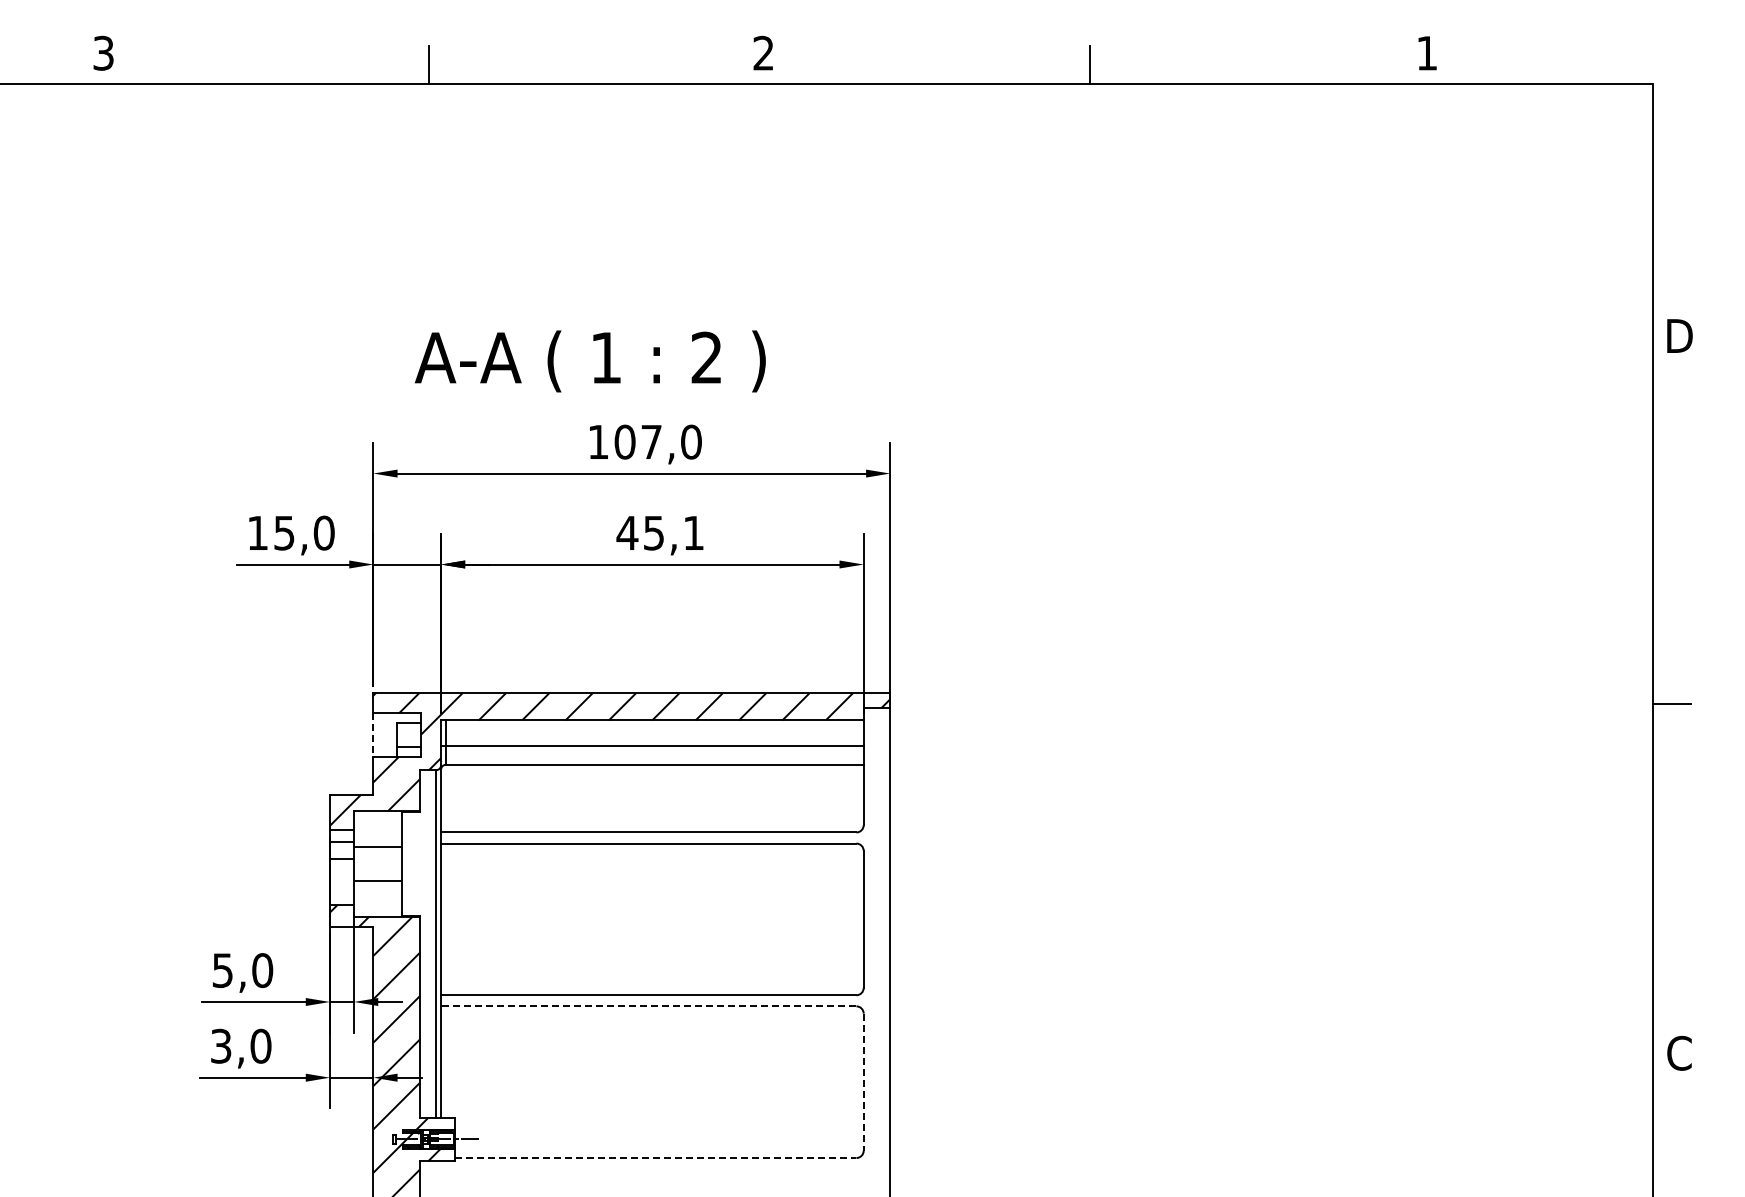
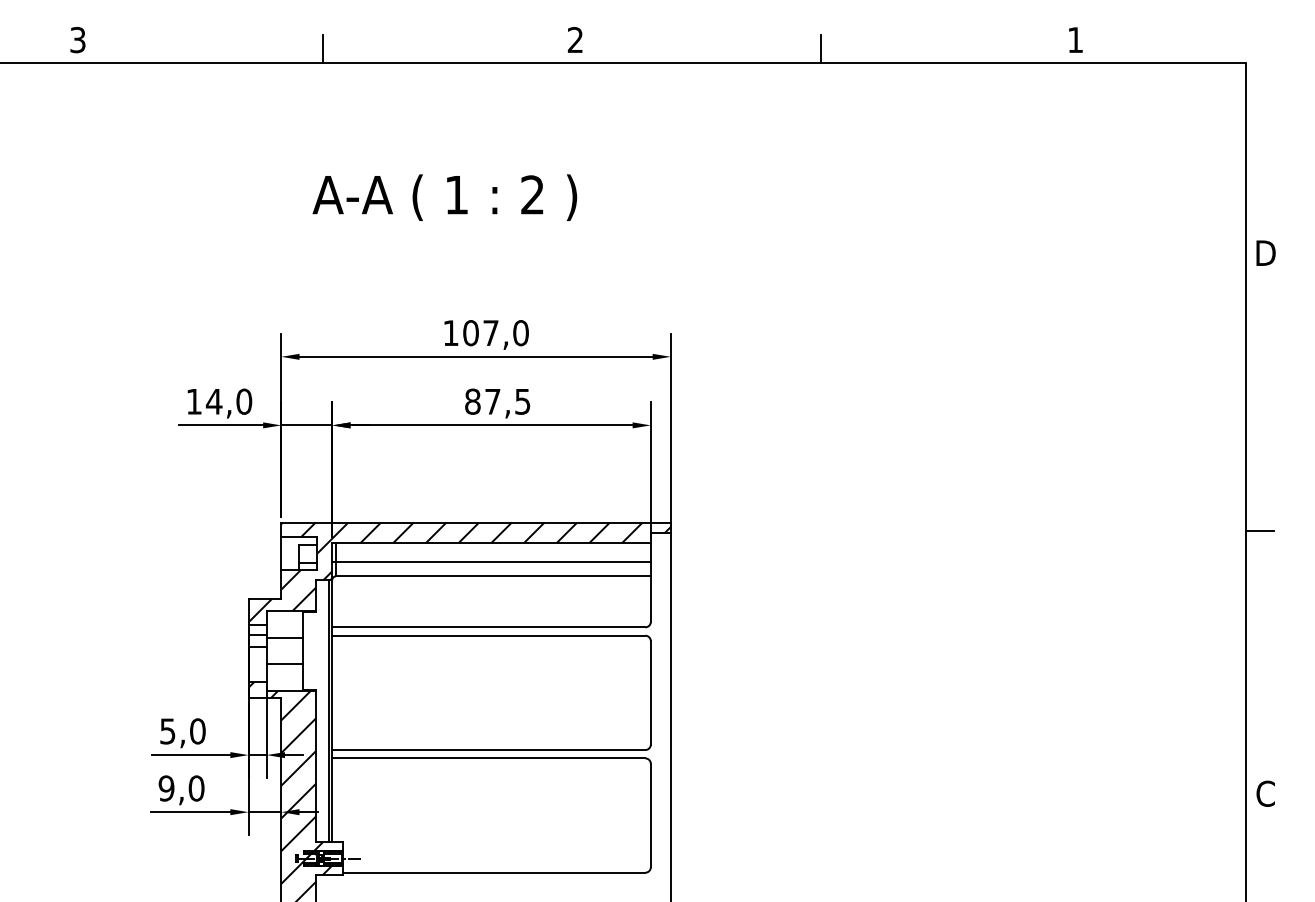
text: (590, 361) -> (444, 197), moved
text: (659, 532) -> (496, 401), 45,1 -> 87,5
text: (284, 533) -> (214, 402), 15,0 -> 14,0
line: (373, 734) -> (281, 553), dashed -> solid
line: (648, 1006) -> (488, 758), dashed -> solid
text: (220, 1046) -> (166, 788), 3,0 -> 9,0
line: (863, 1082) -> (650, 815), dashed -> solid
line: (655, 1158) -> (493, 873), dashed -> solid

